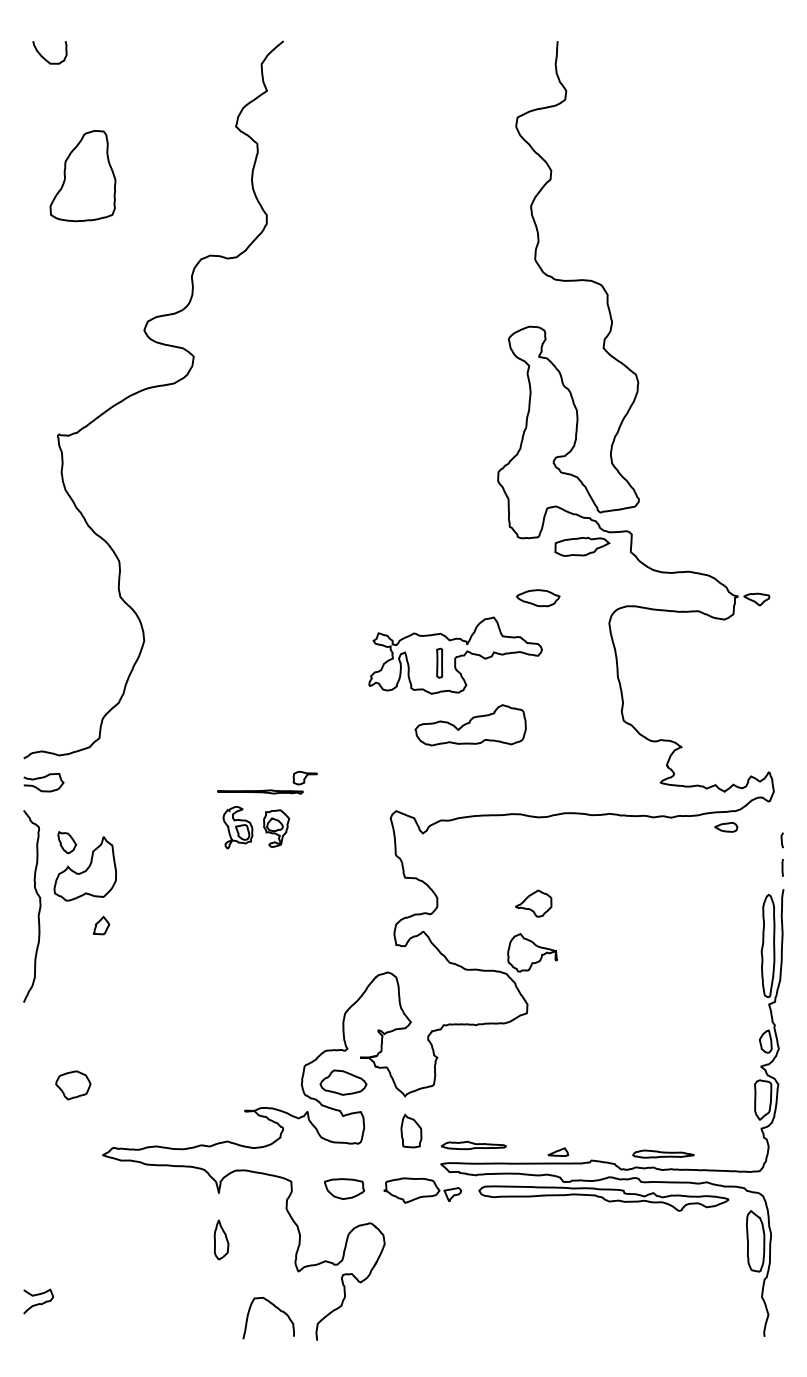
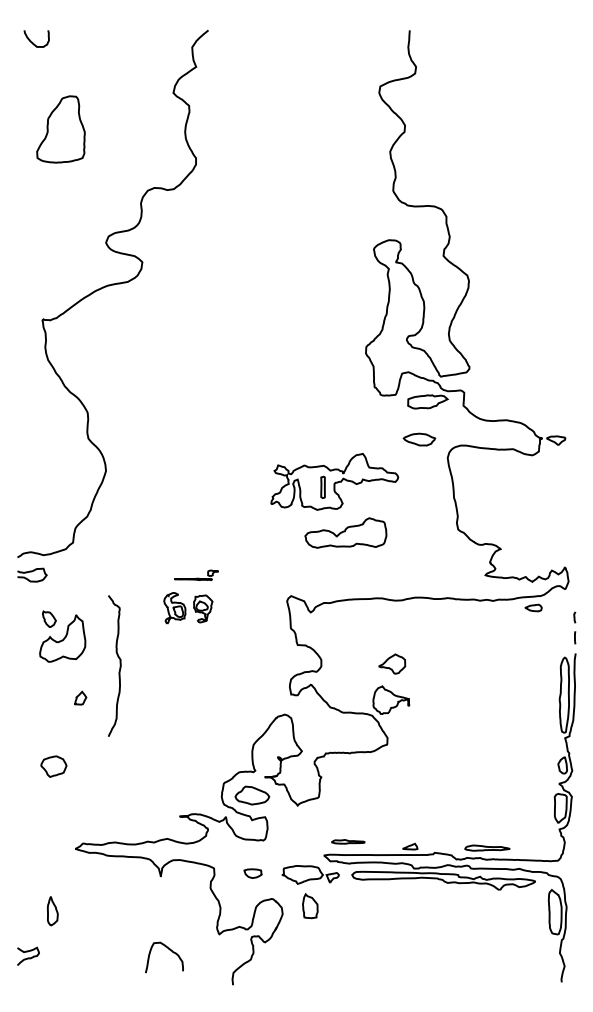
part: (538, 597) -> (419, 439), moved
part: (267, 783) -> (196, 575), size x0.6
curve: (38, 905) -> (119, 665), moved
part: (101, 924) -> (80, 697), moved
part: (72, 1085) -> (53, 766), moved
part: (411, 1131) -> (310, 906), moved
part: (474, 1145) -> (348, 841), size x0.7
part: (343, 1188) -> (252, 873), size x0.6
part: (221, 1240) -> (52, 911), moved
curve: (275, 1308) -> (169, 950), moved

